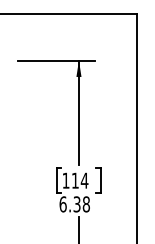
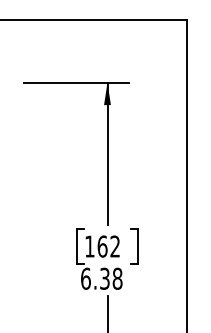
text: (79, 180) -> (108, 246), 114 -> 162

